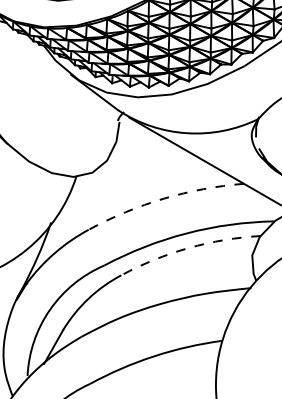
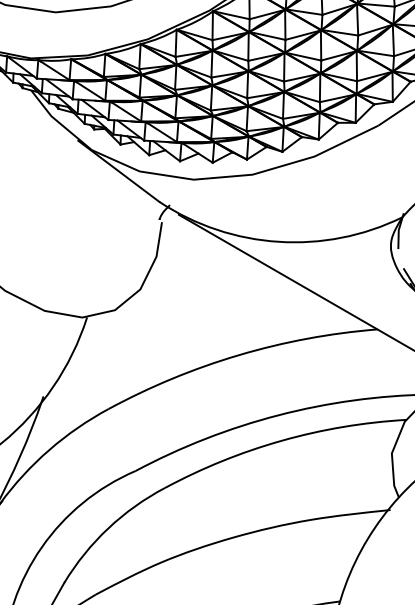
arc: (163, 198) -> (238, 354), dashed -> solid
arc: (188, 248) -> (281, 441), dashed -> solid

